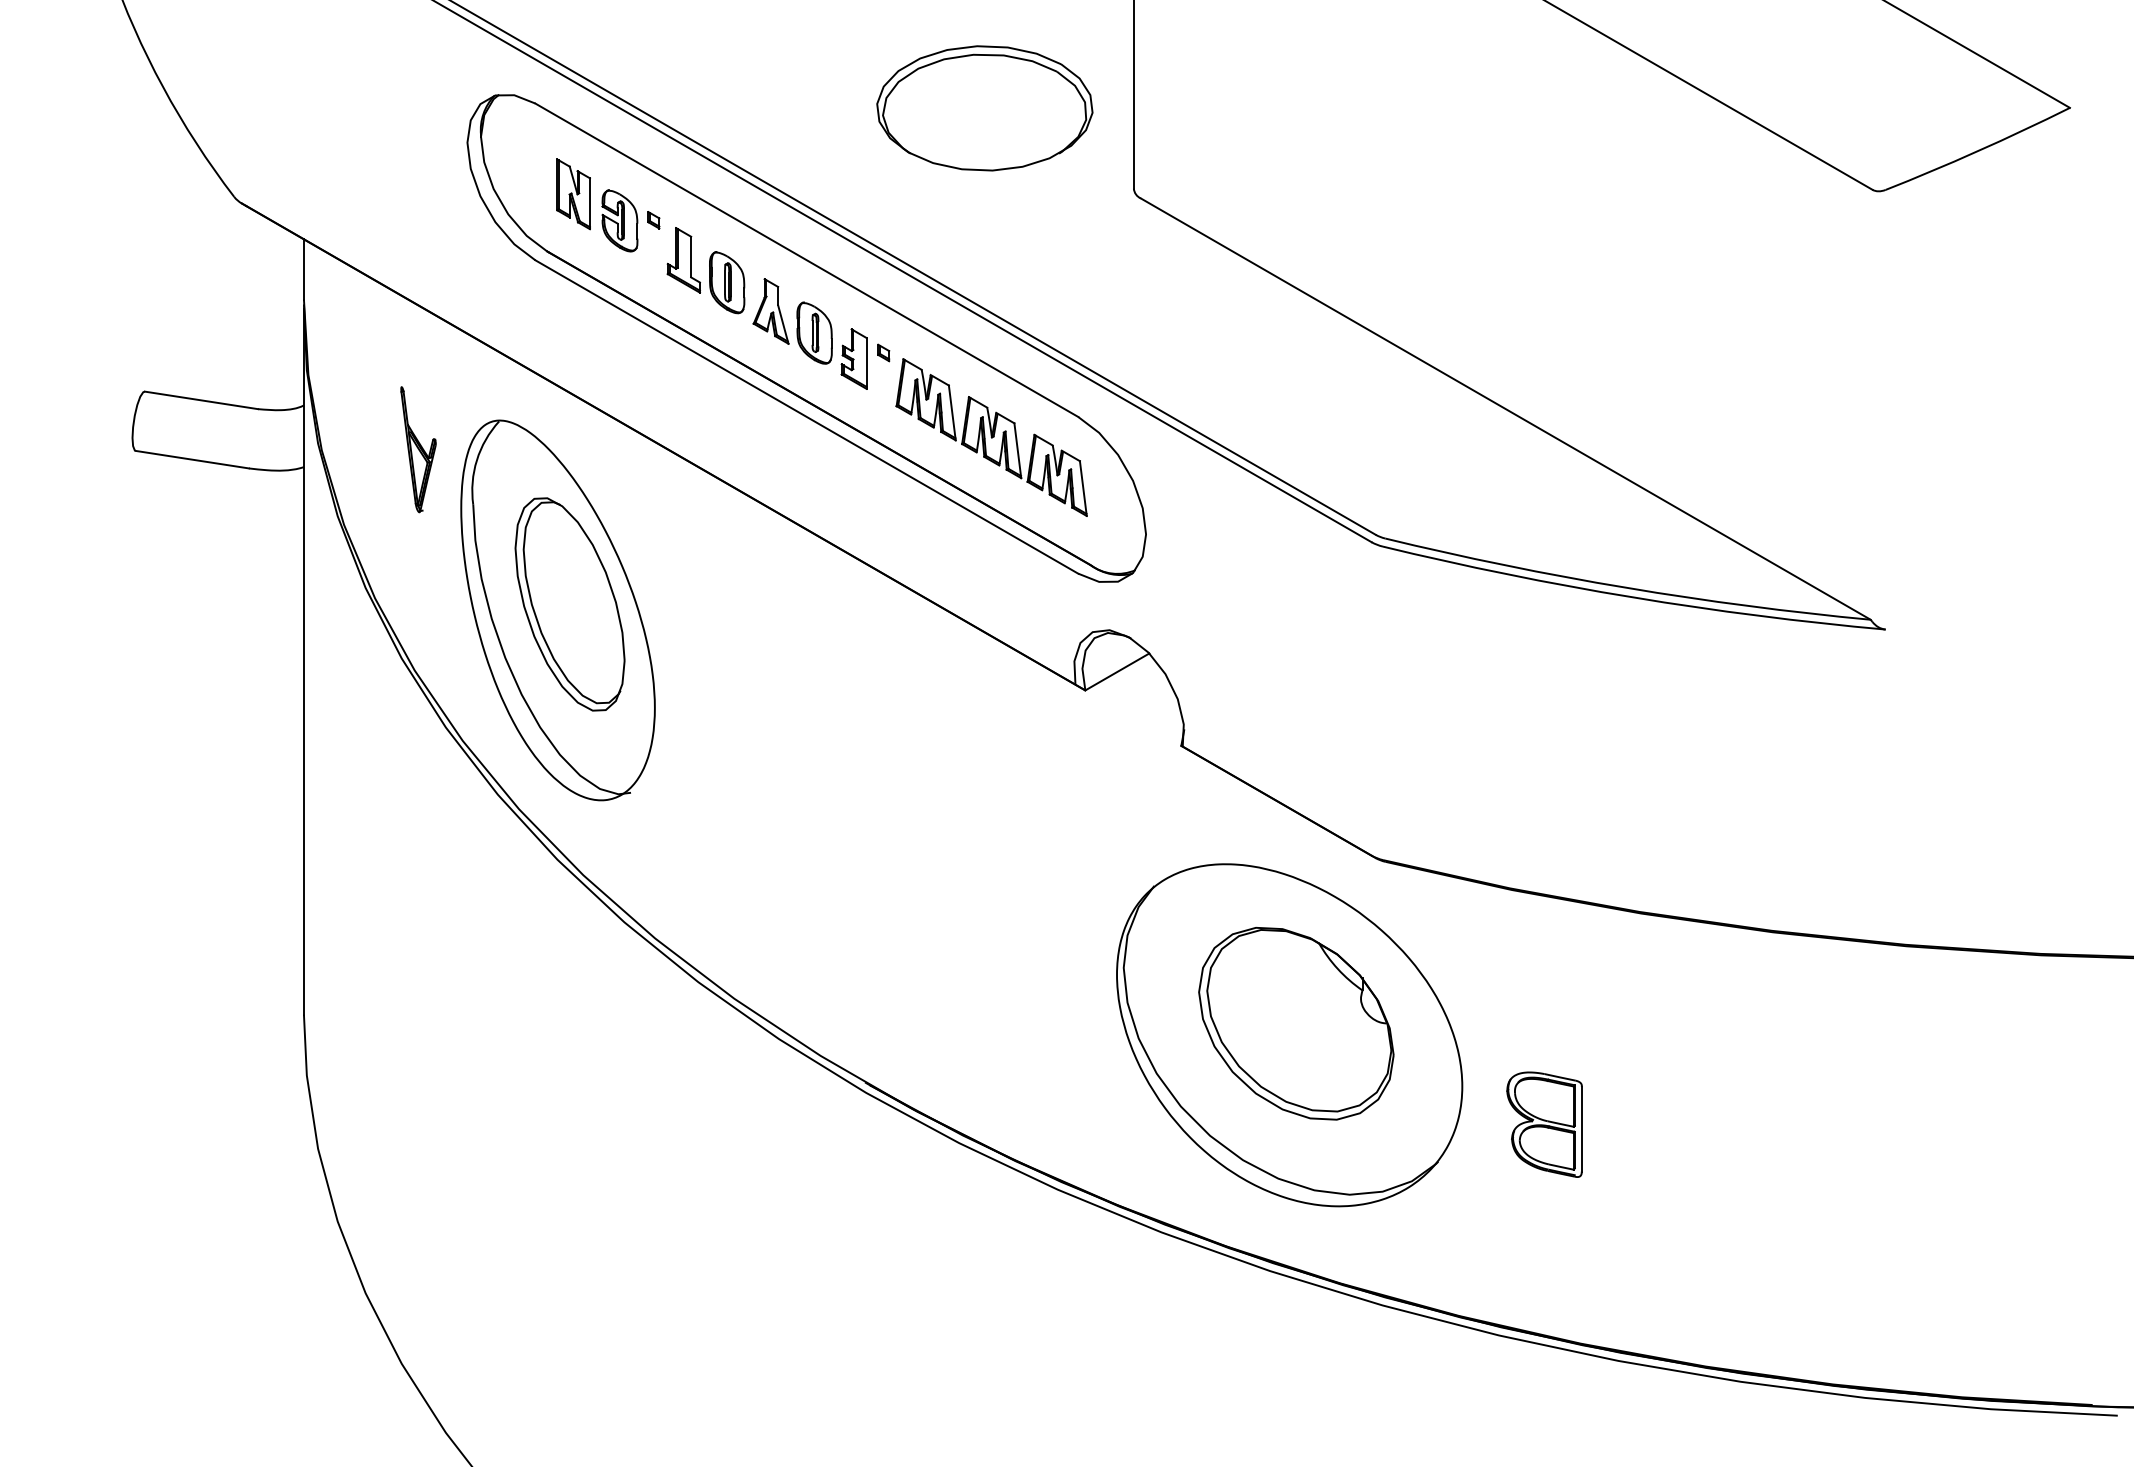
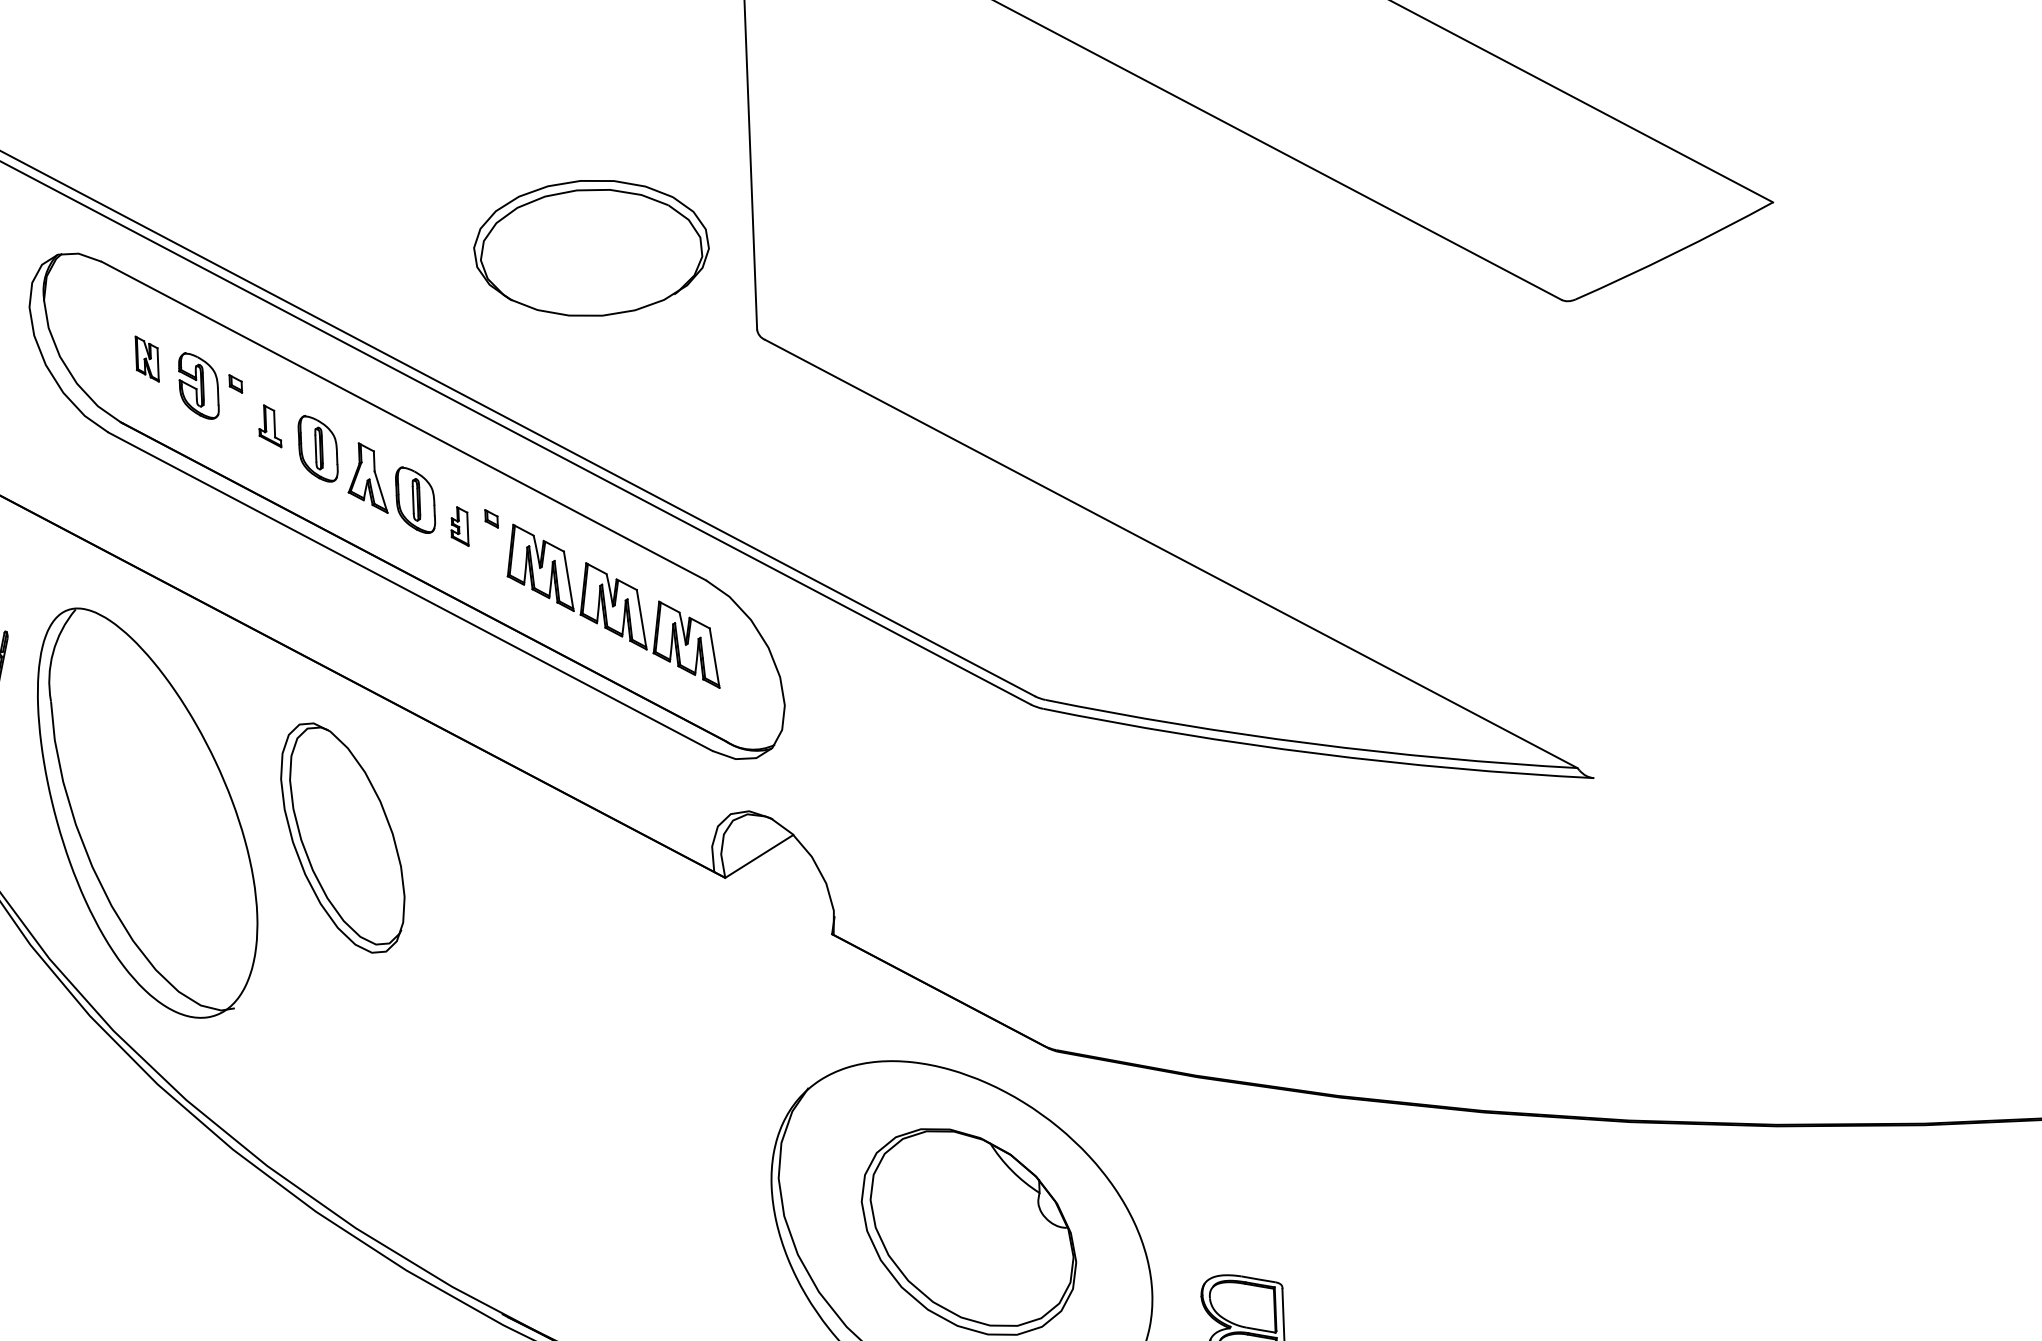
part: (573, 194) -> (147, 359), size x0.6
part: (683, 260) -> (269, 426), size x0.6
part: (853, 358) -> (458, 526), size x0.6
part: (569, 604) -> (342, 838), moved

